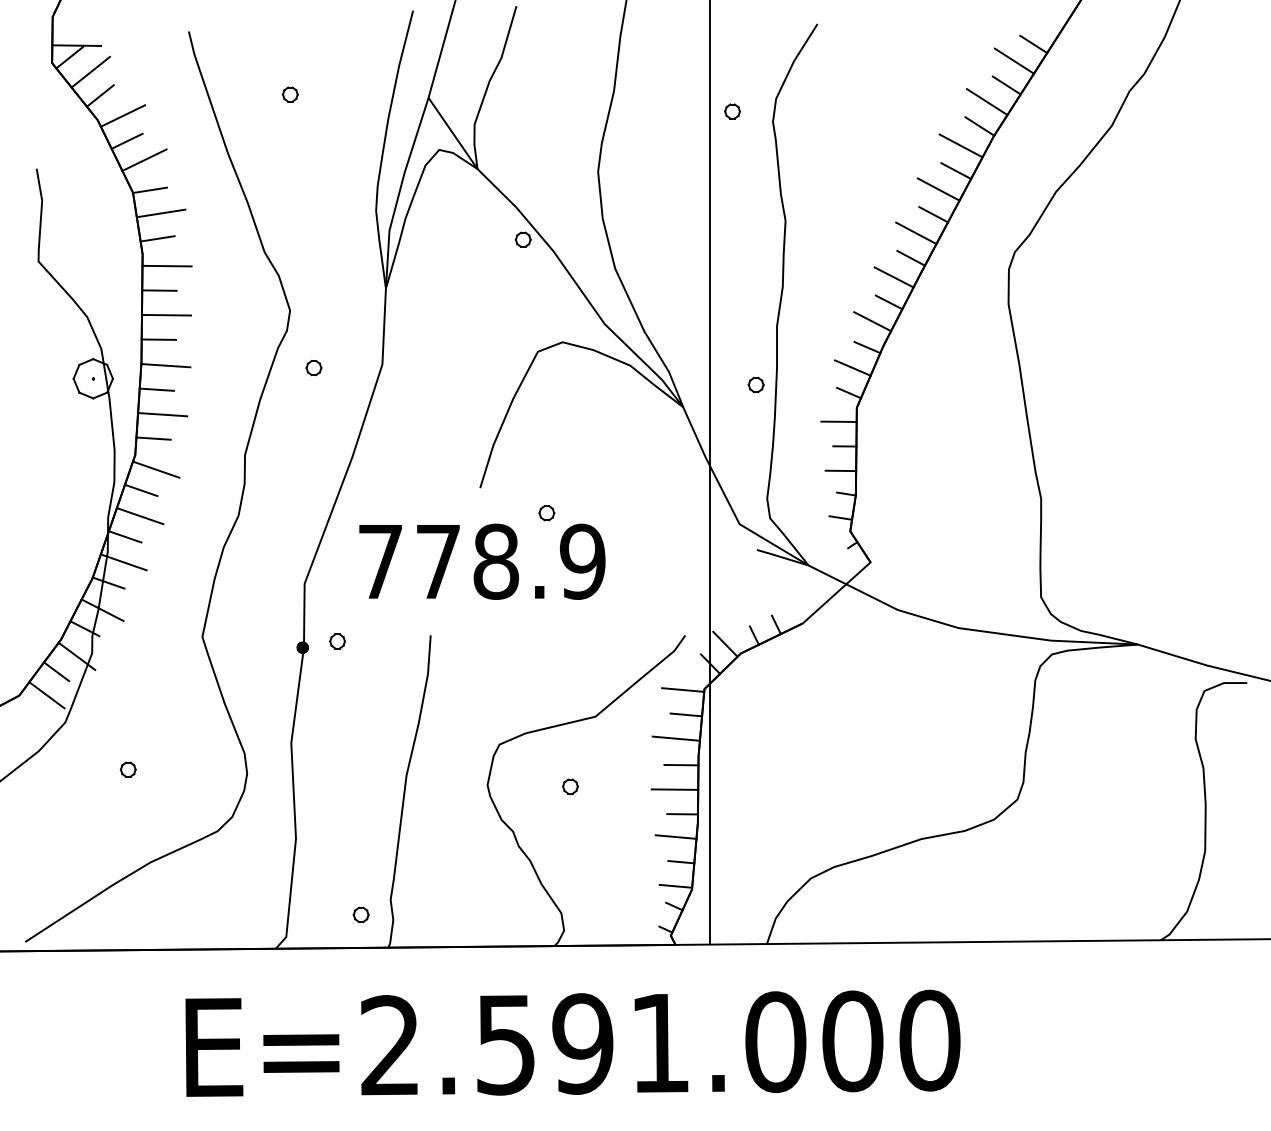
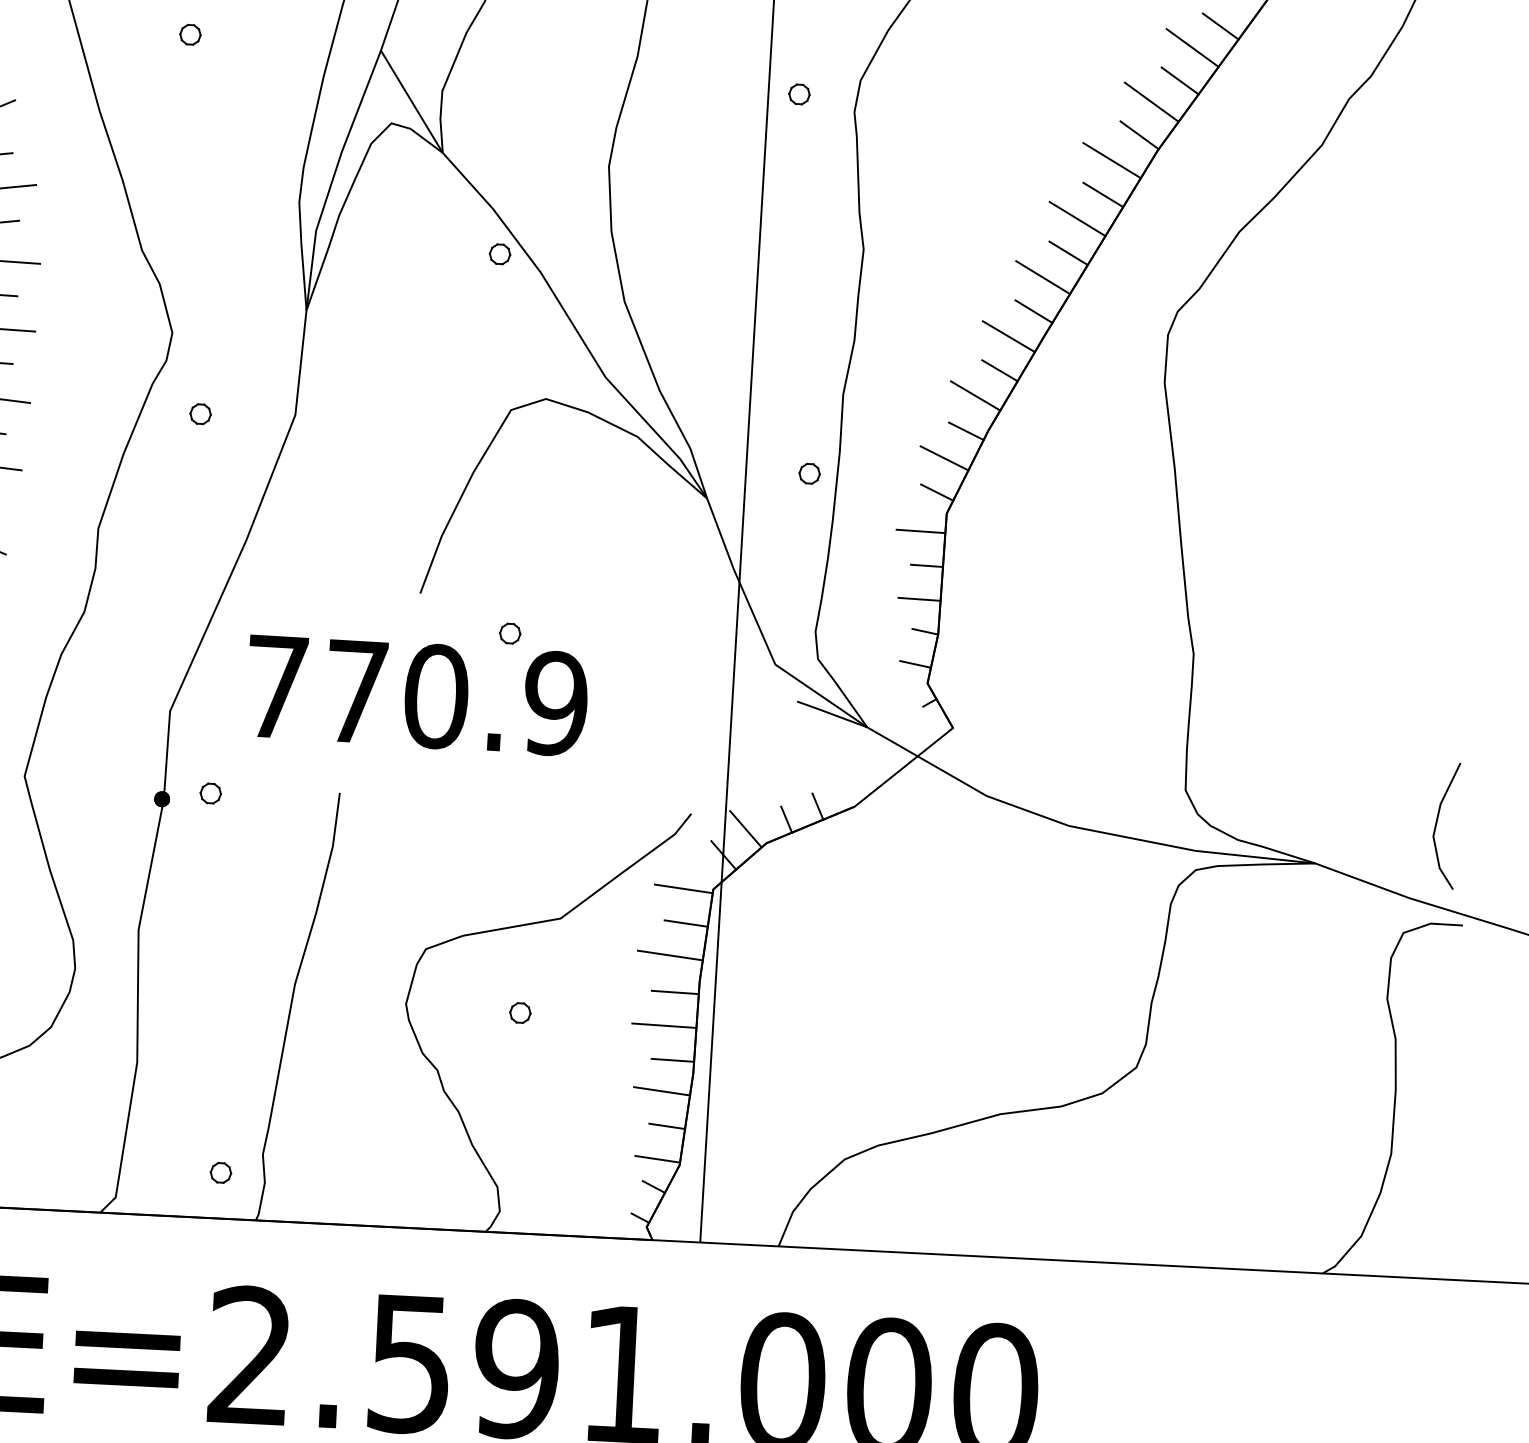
text: (496, 561) -> (436, 696), 778.9 -> 770.9
line: (1224, 611) -> (1437, 824), added

